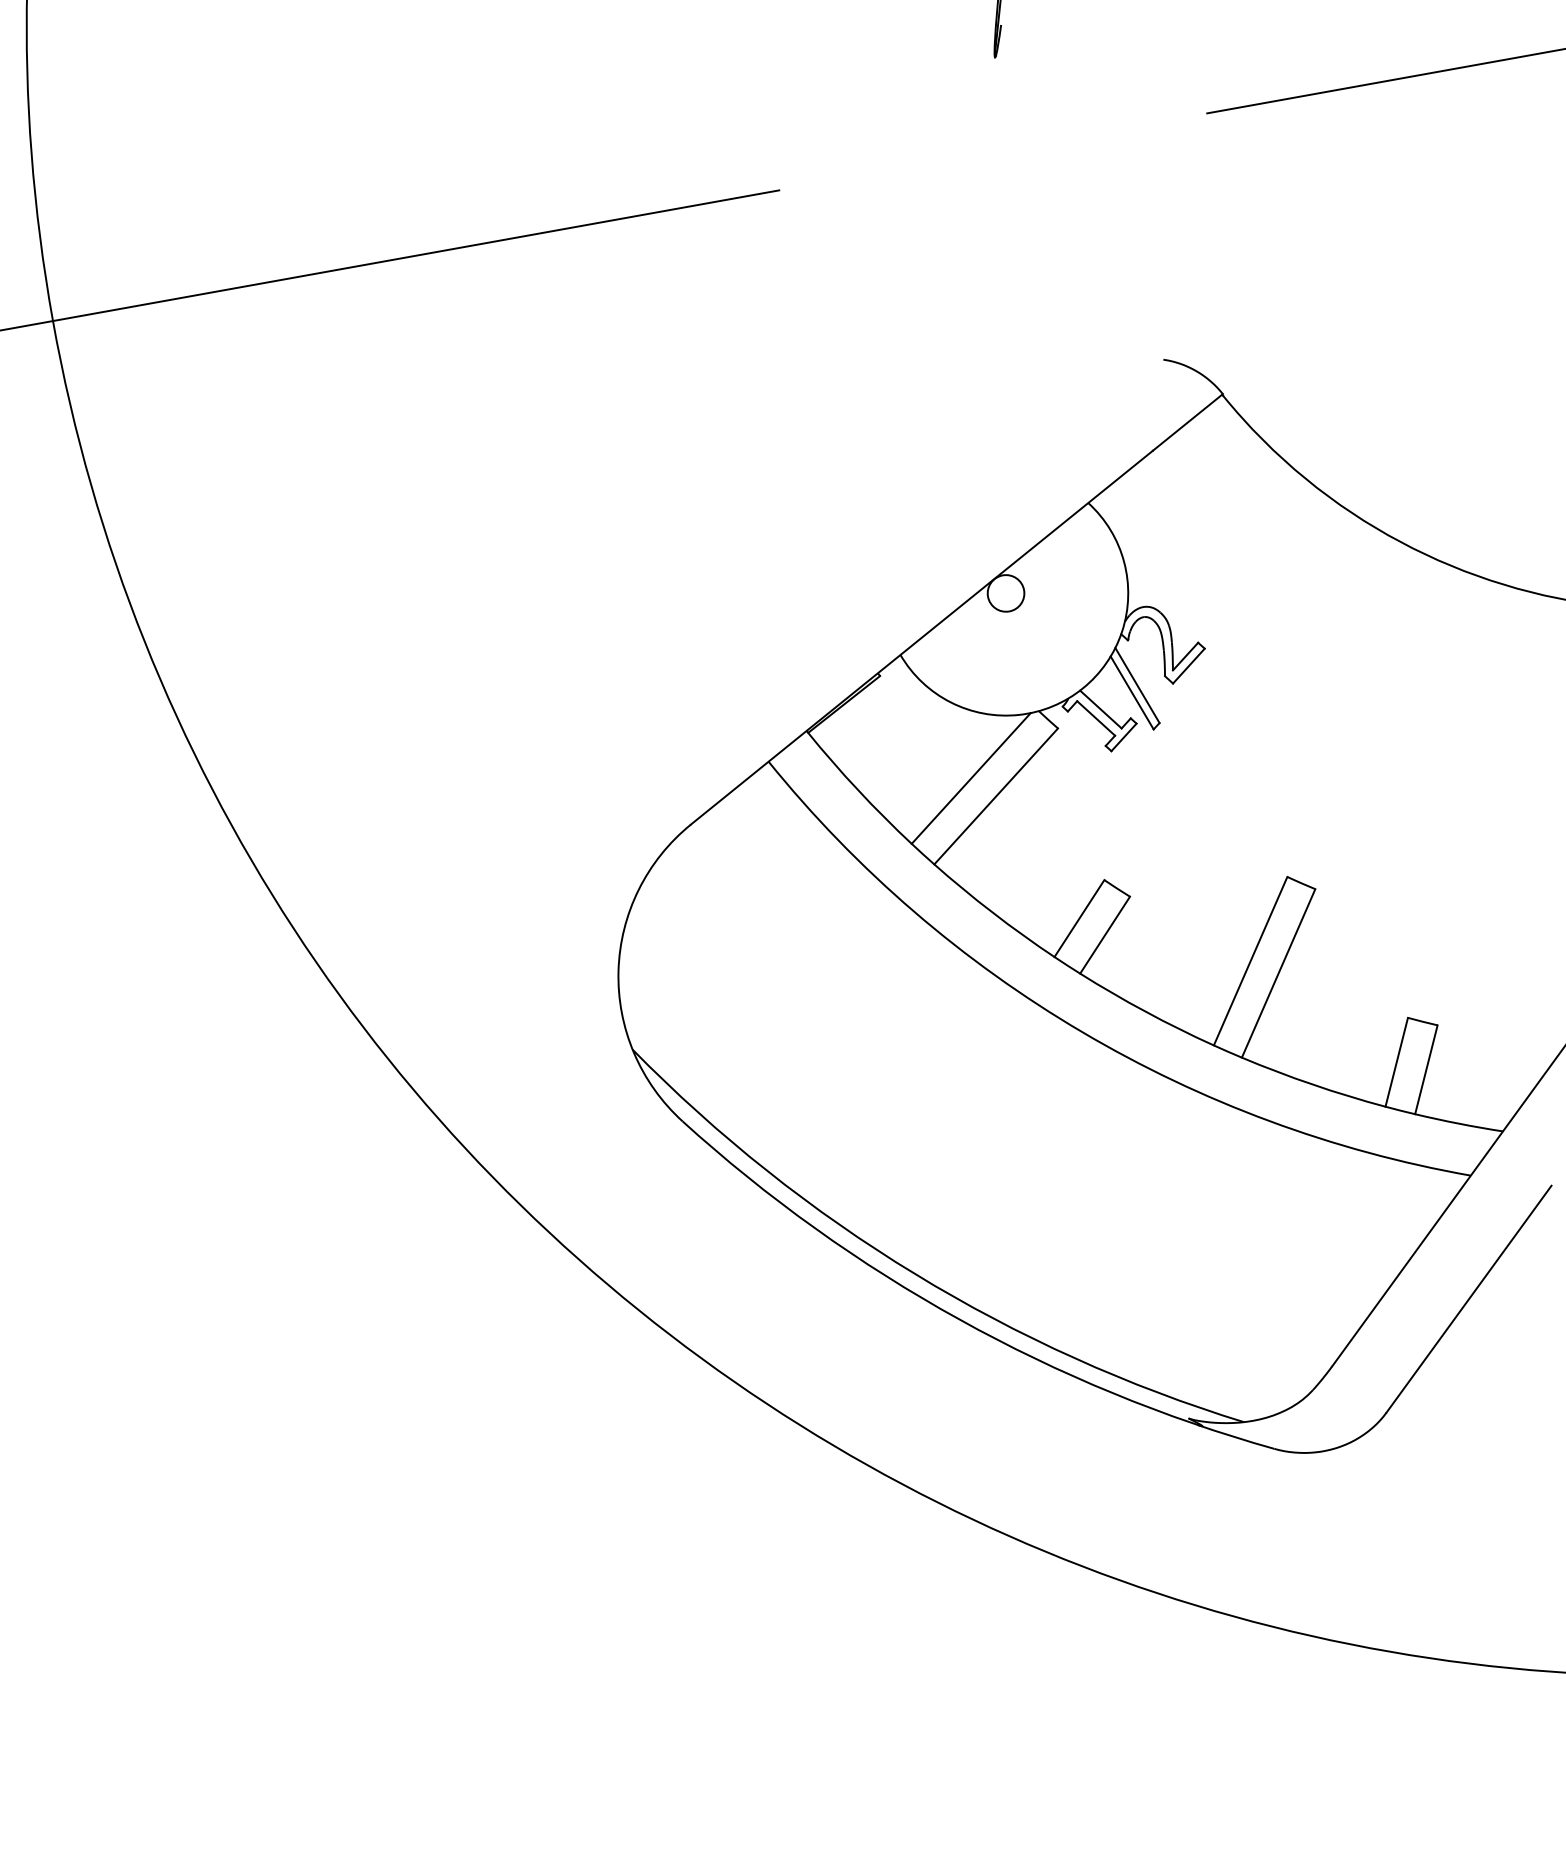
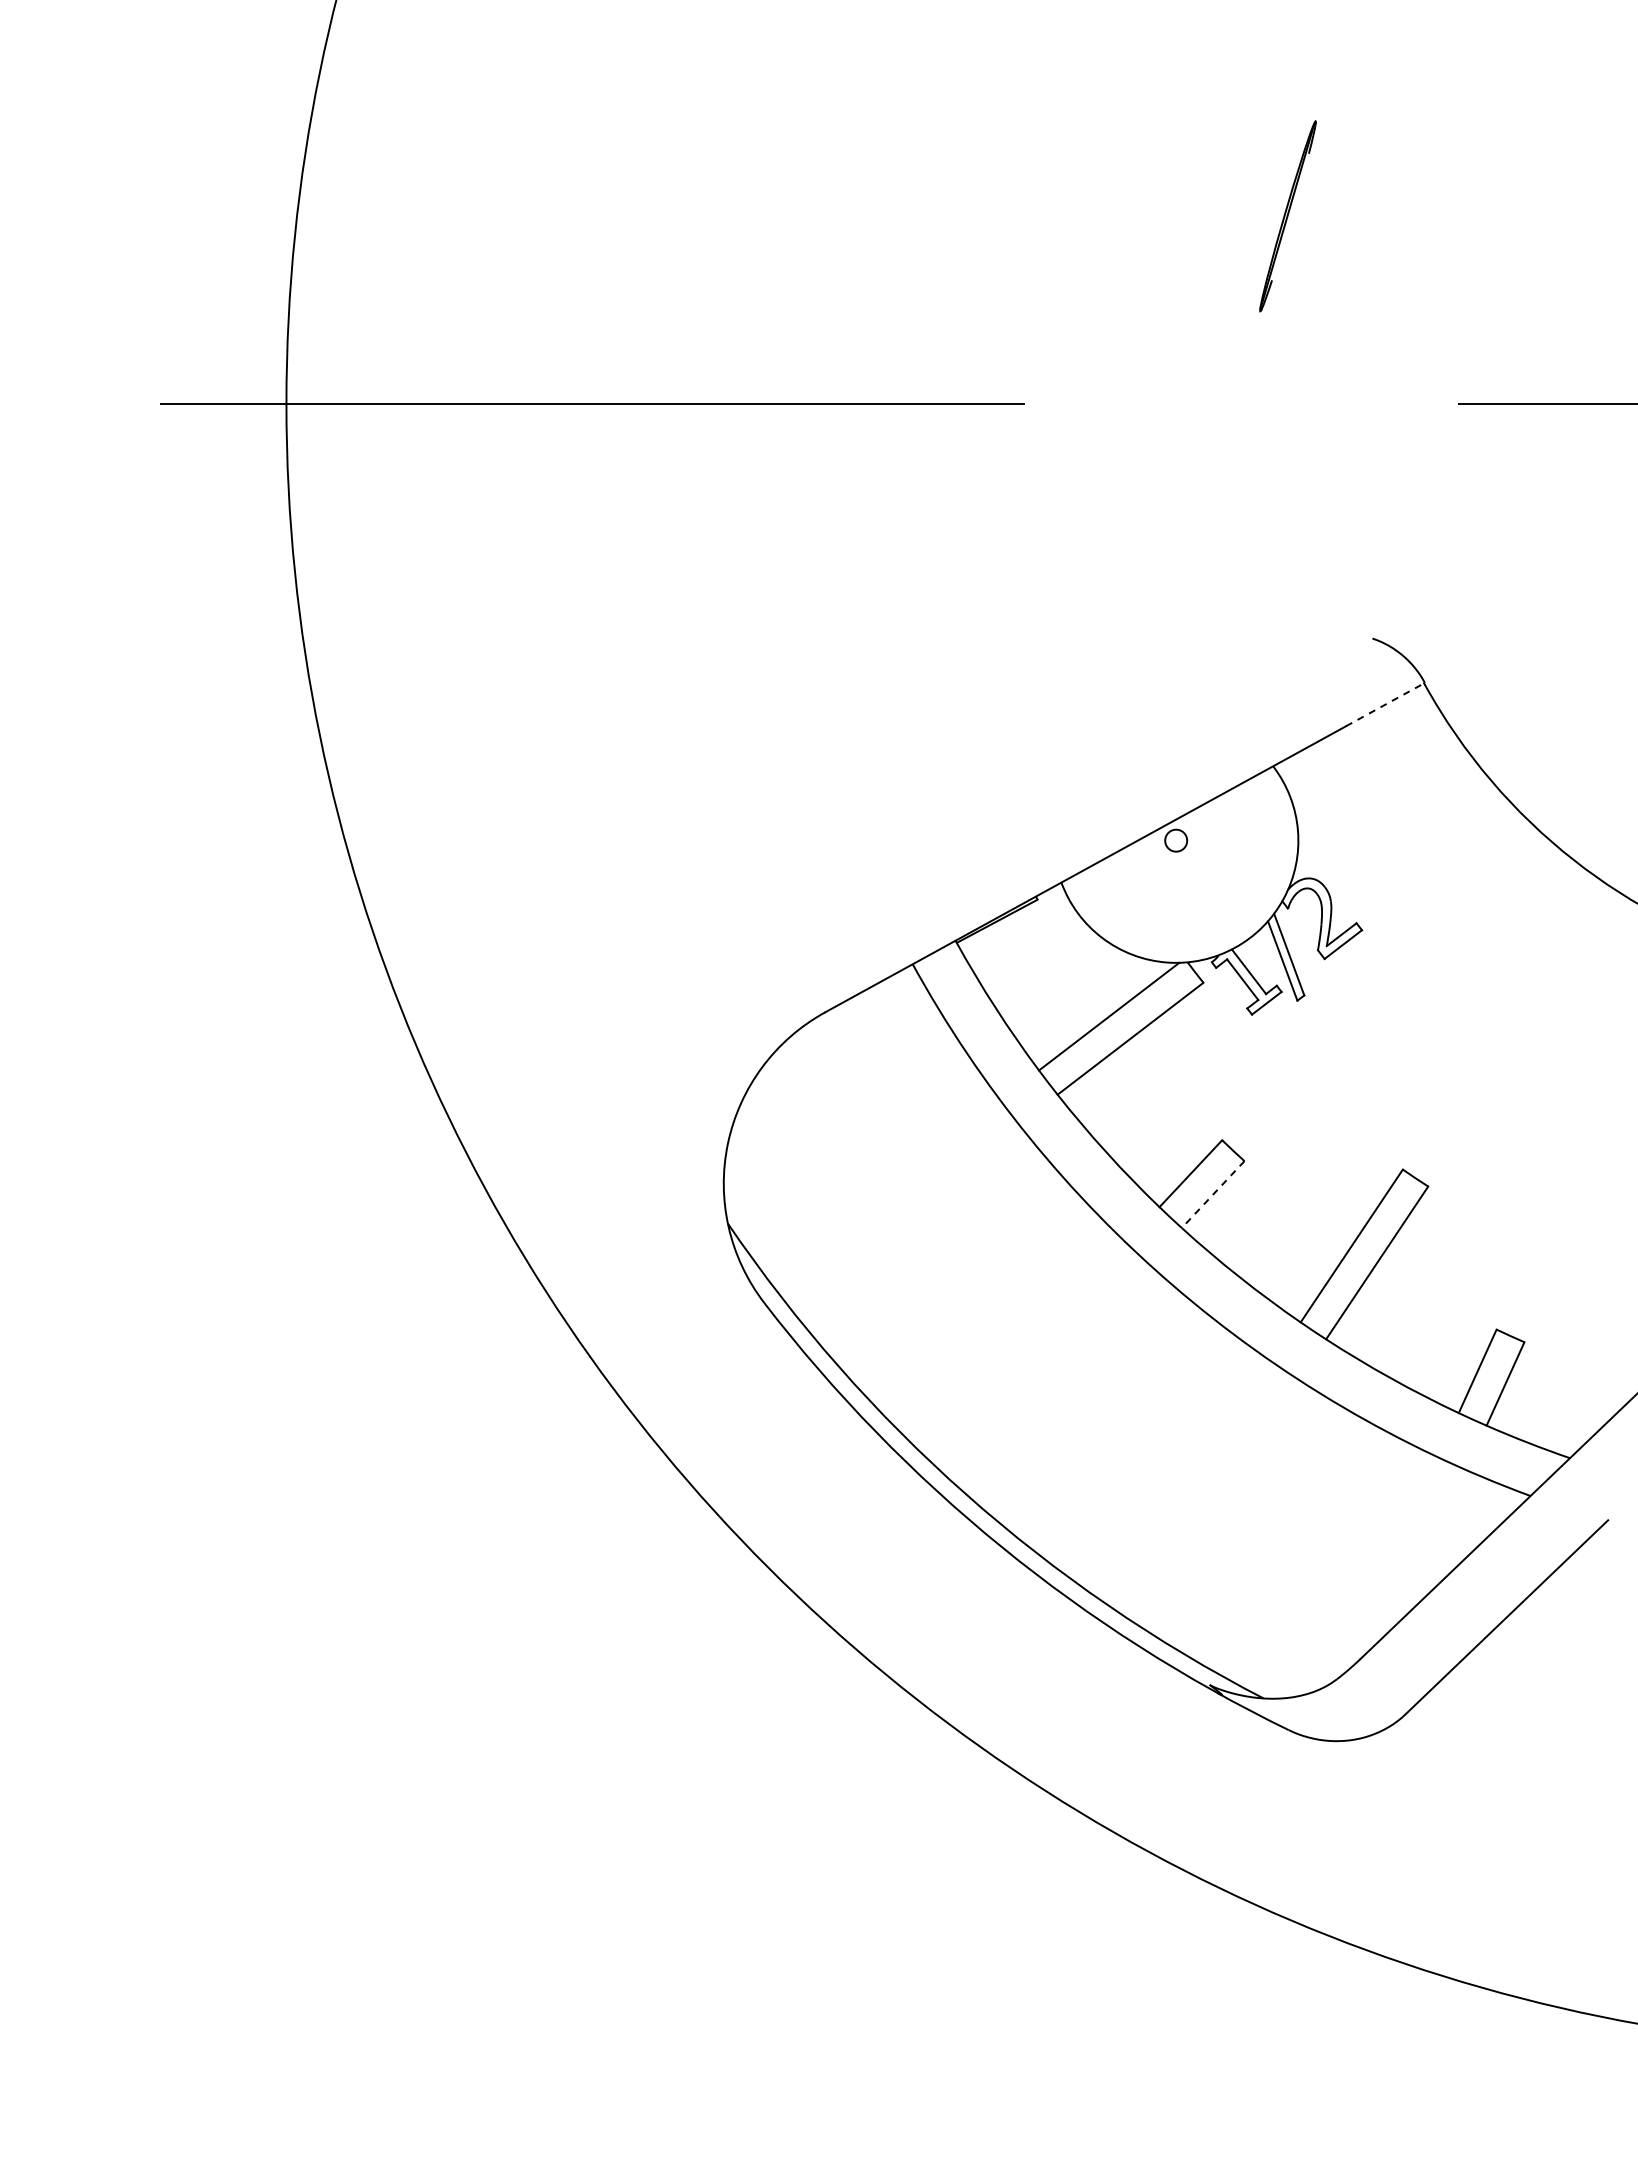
line: (1187, 422) -> (1385, 704), solid -> dashed
circle: (1005, 593) -> (1175, 840), size x0.6
line: (1105, 935) -> (1213, 1194), solid -> dashed

